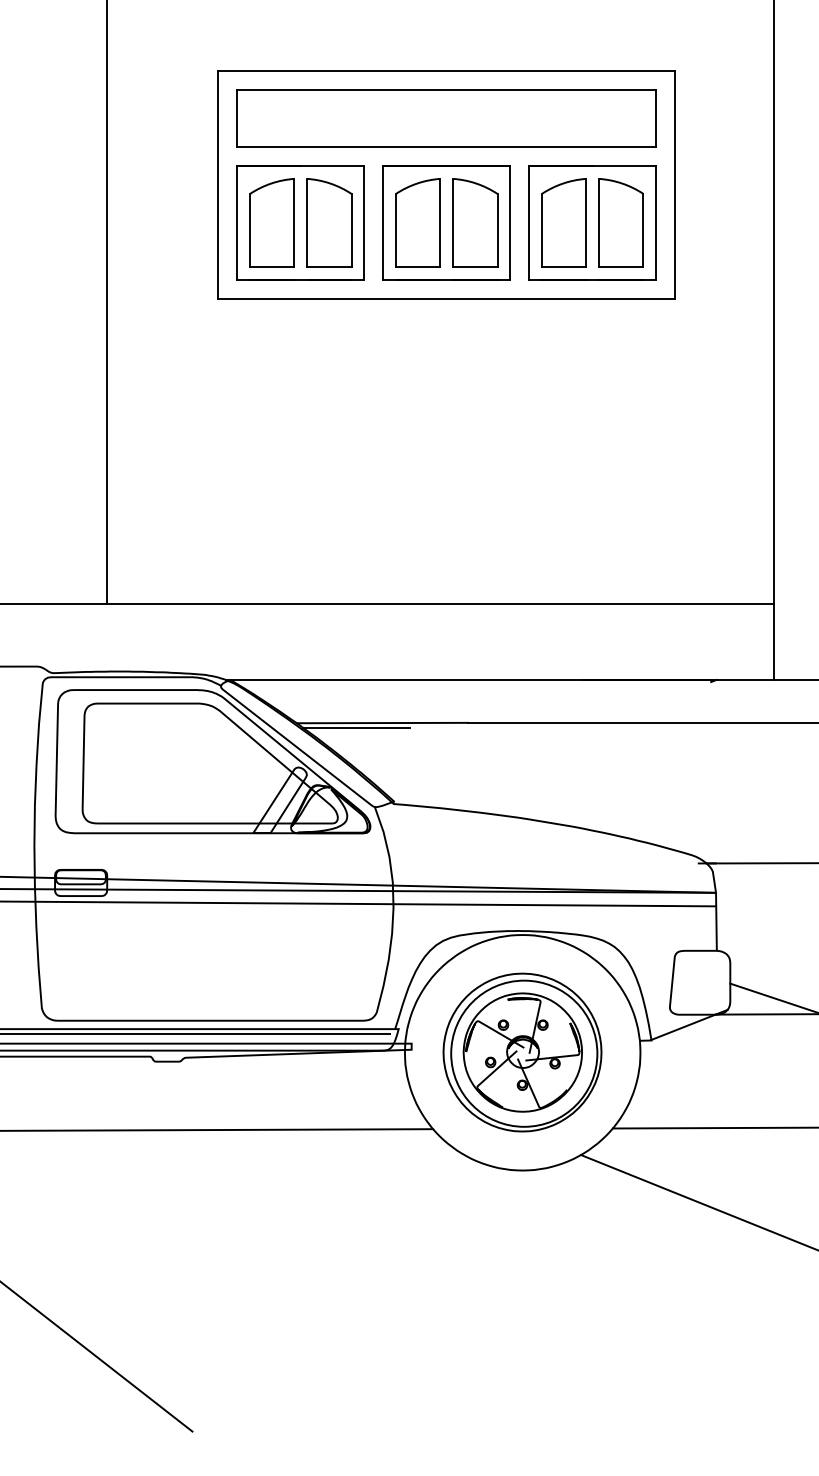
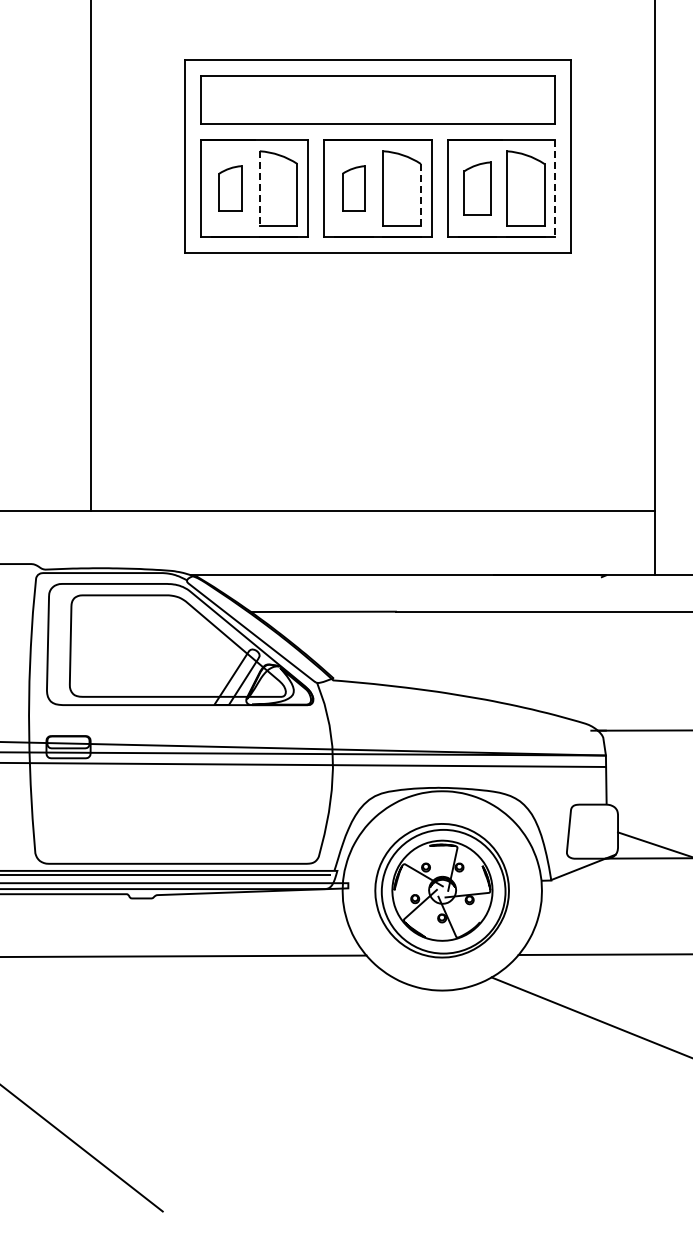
part: (272, 222) -> (230, 188), size x0.6
line: (306, 222) -> (259, 188), solid -> dashed
part: (417, 222) -> (353, 188), size x0.6
part: (564, 222) -> (477, 188), size x0.7
line: (656, 224) -> (555, 189), solid -> dashed
line: (496, 231) -> (420, 195), solid -> dashed
line: (356, 728) -> (301, 616), removed

